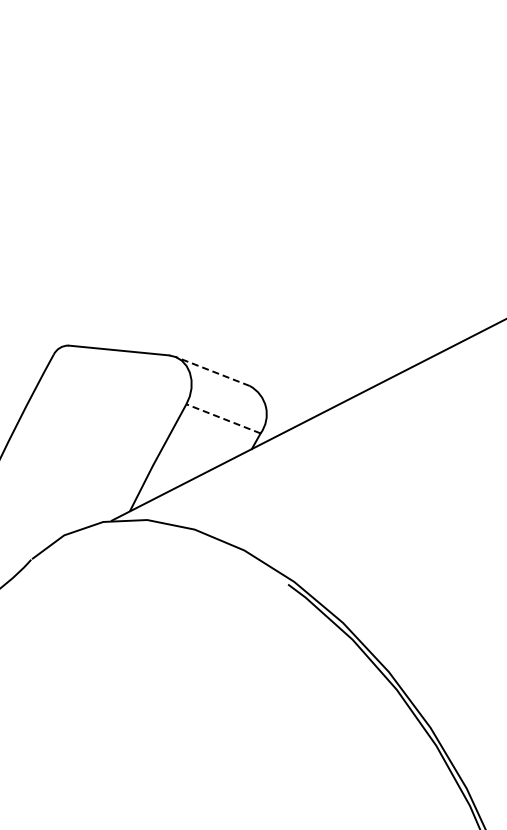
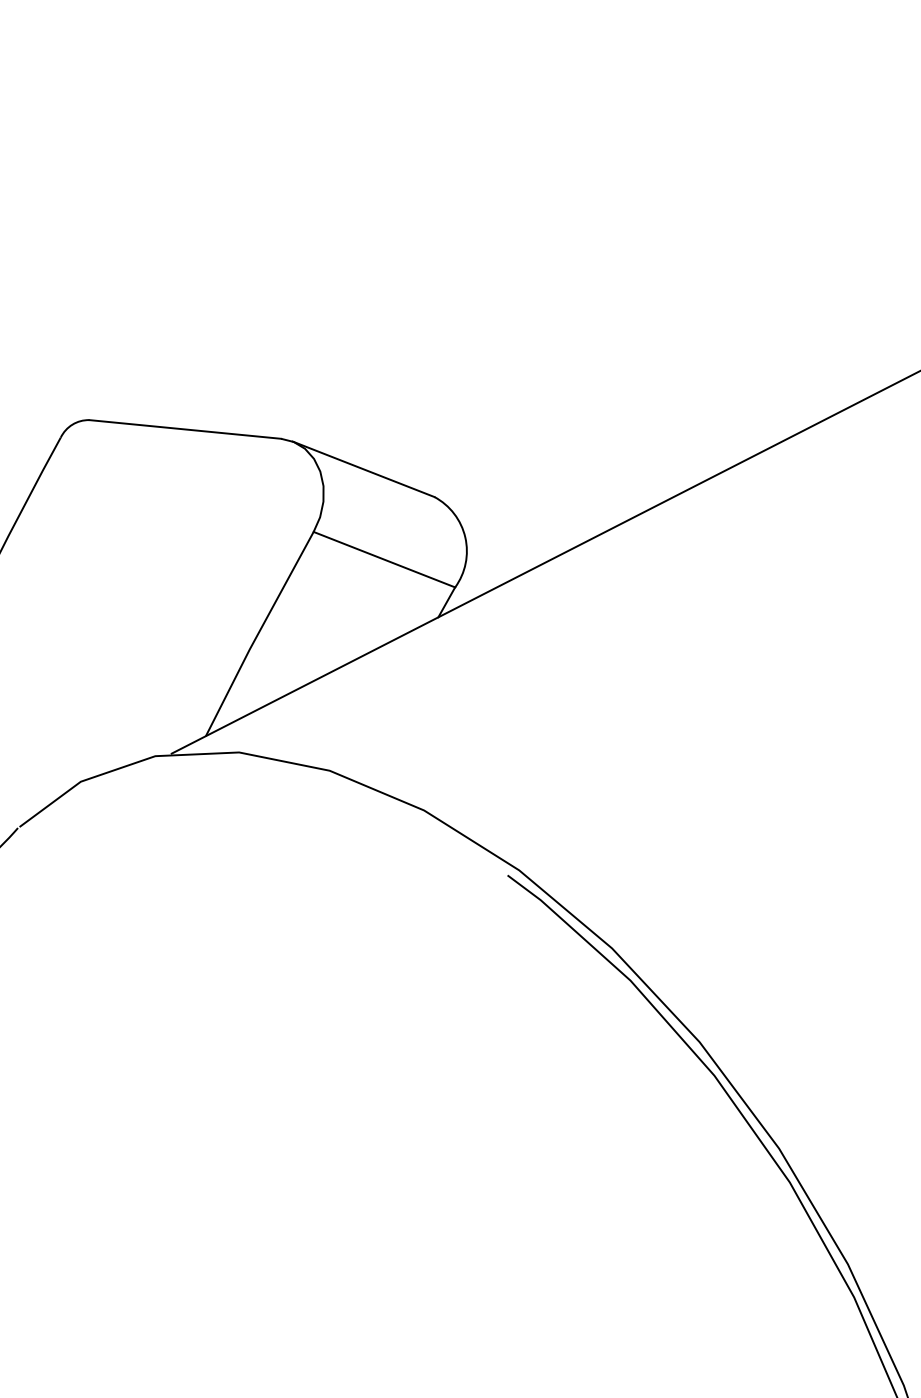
line: (212, 371) -> (363, 469), dashed -> solid
line: (223, 418) -> (384, 558), dashed -> solid

